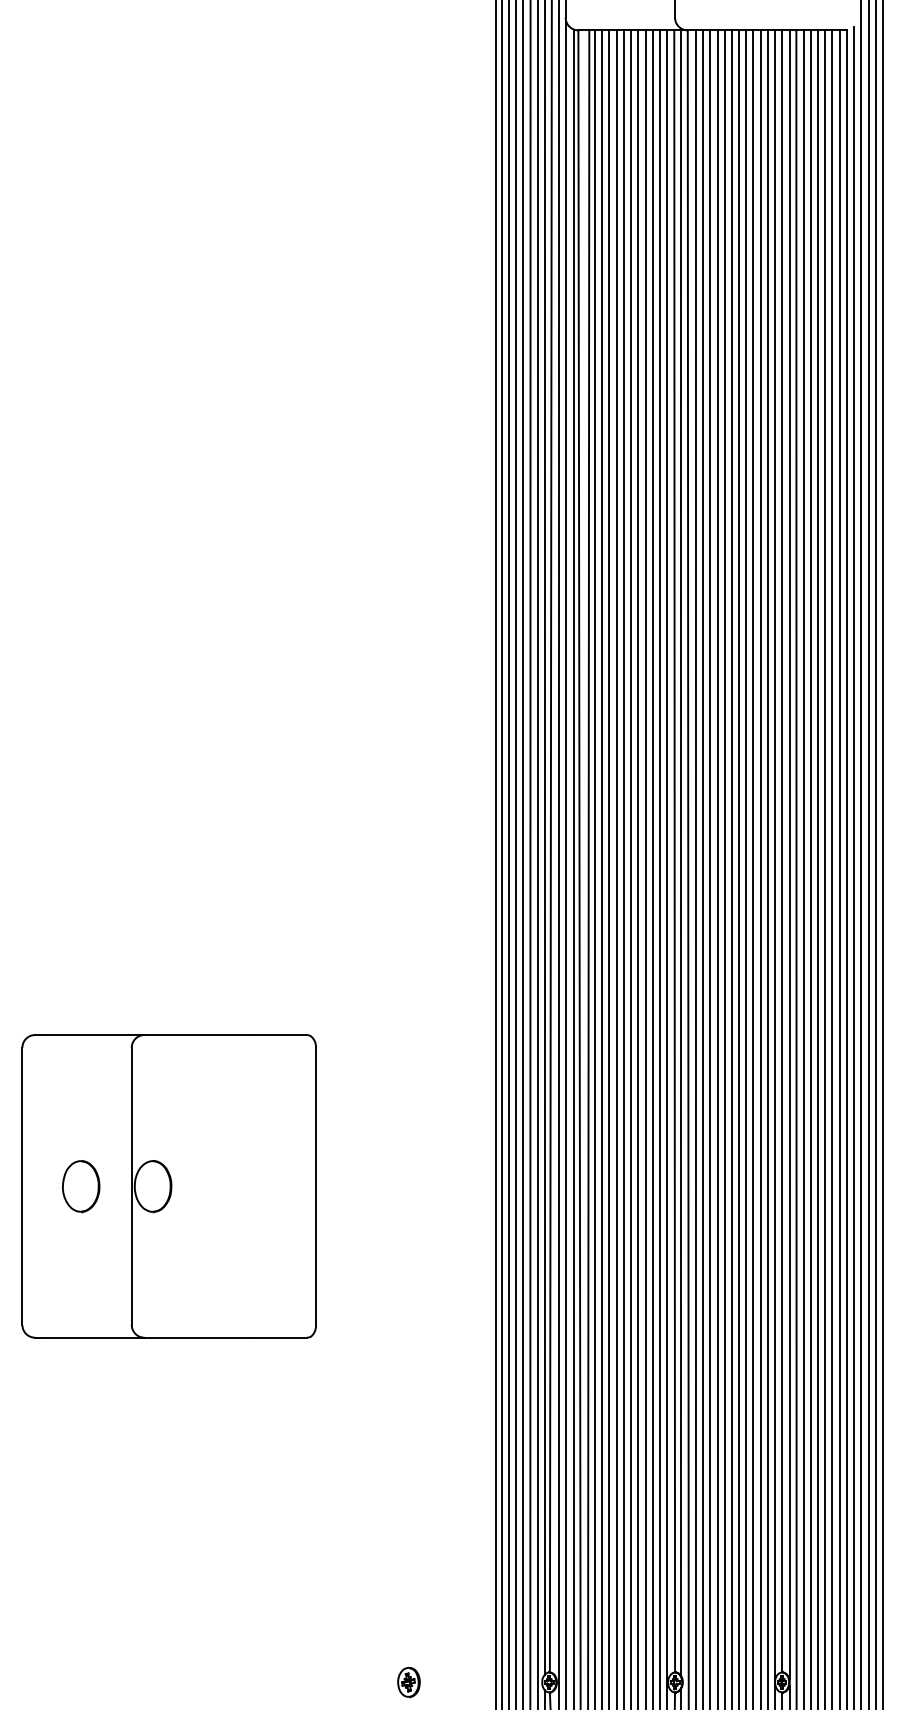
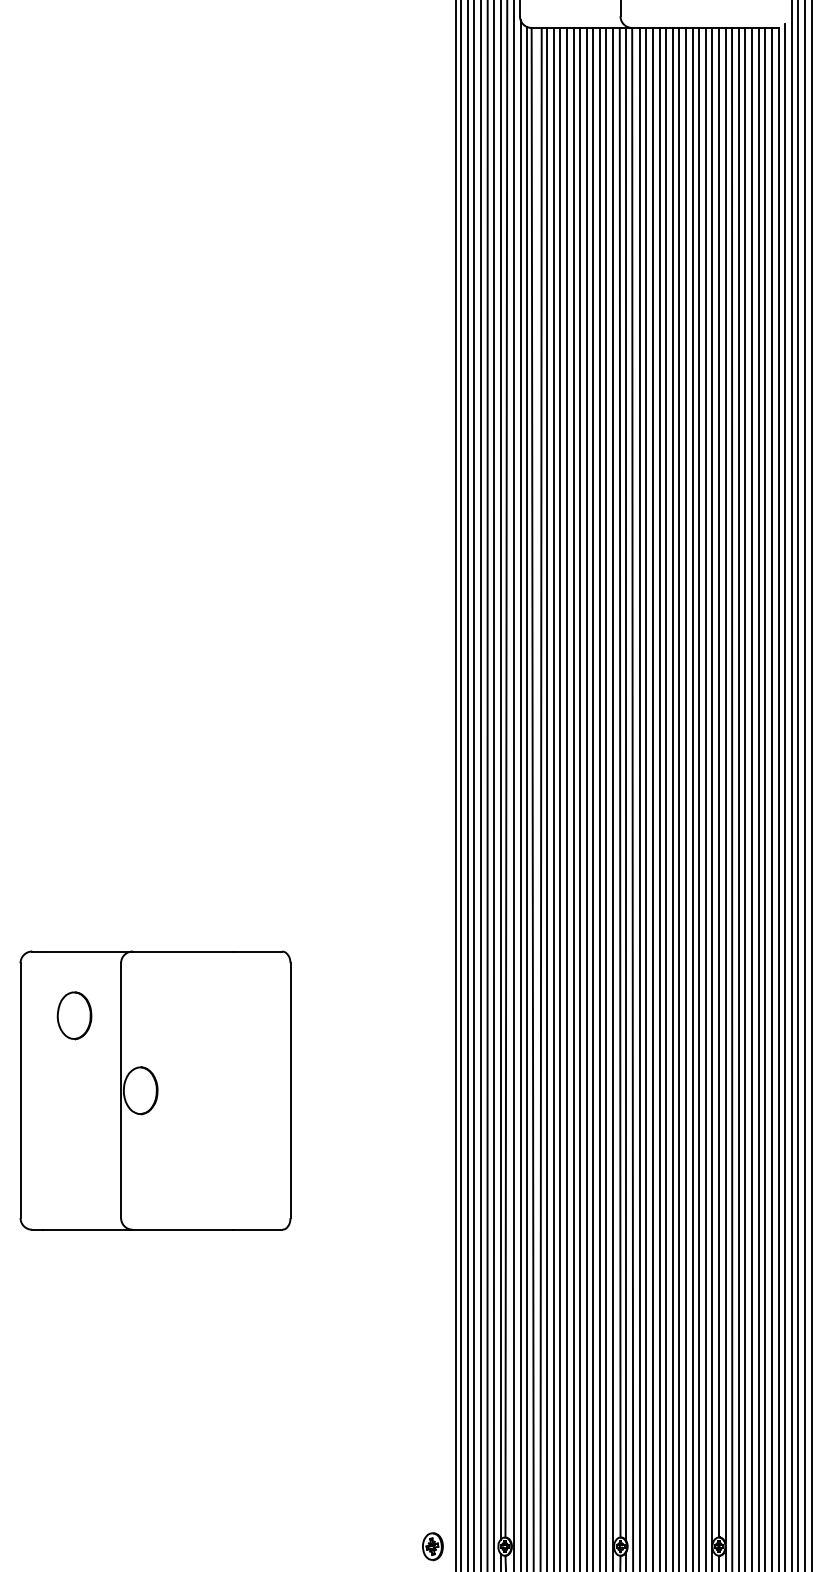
part: (81, 1186) -> (74, 1015), moved
part: (408, 1682) -> (432, 1546), moved

